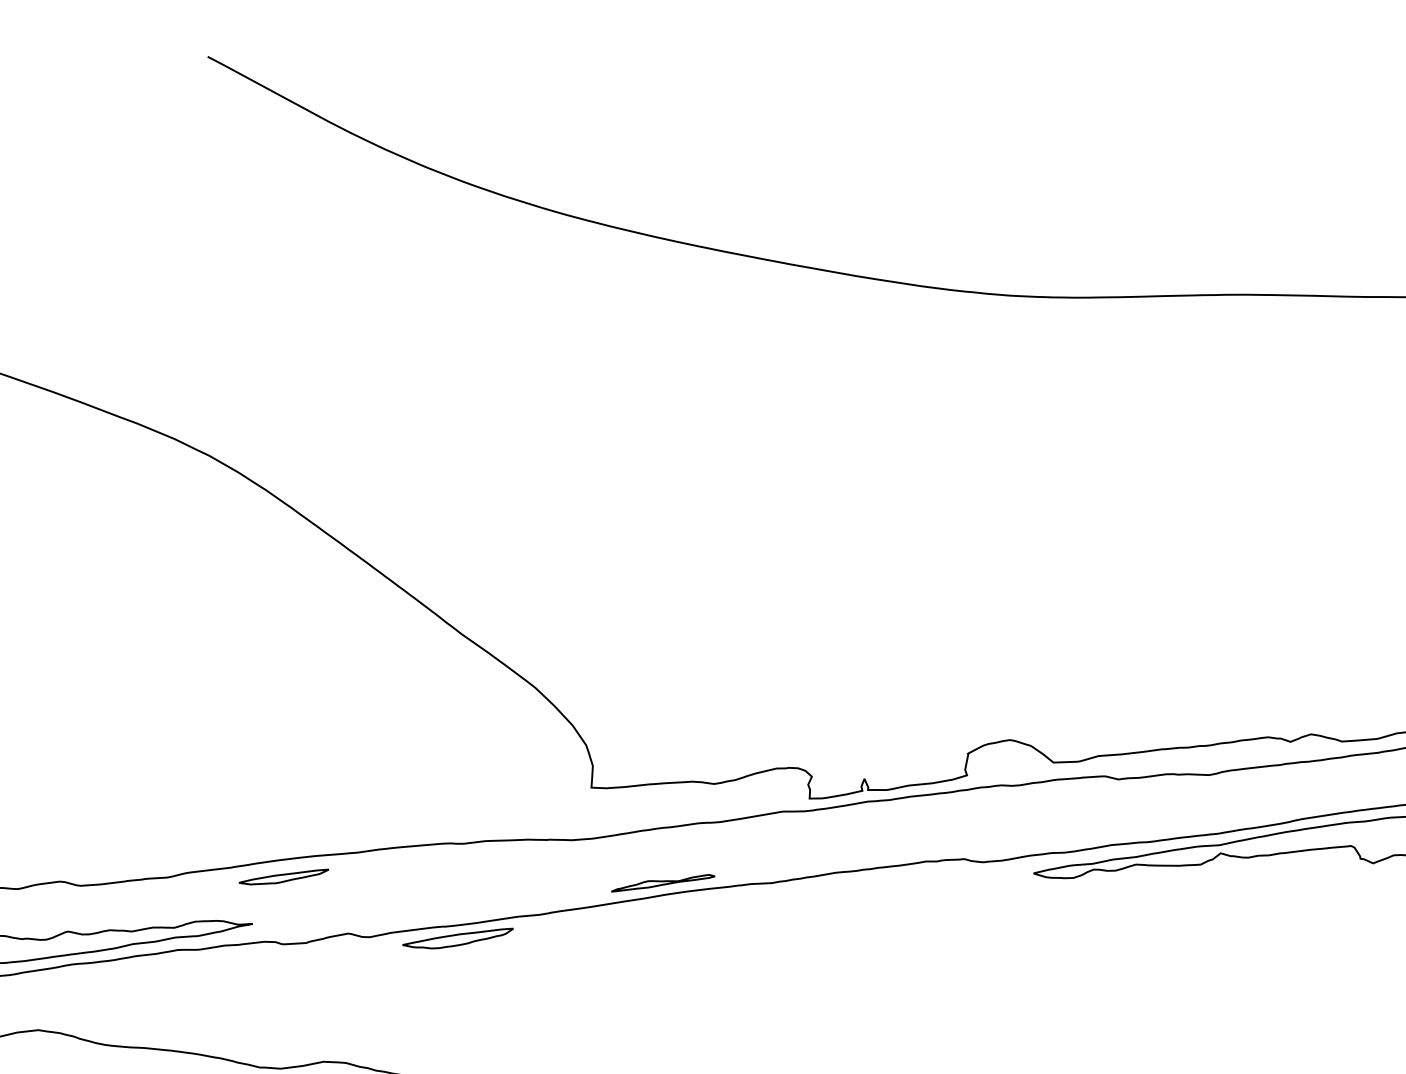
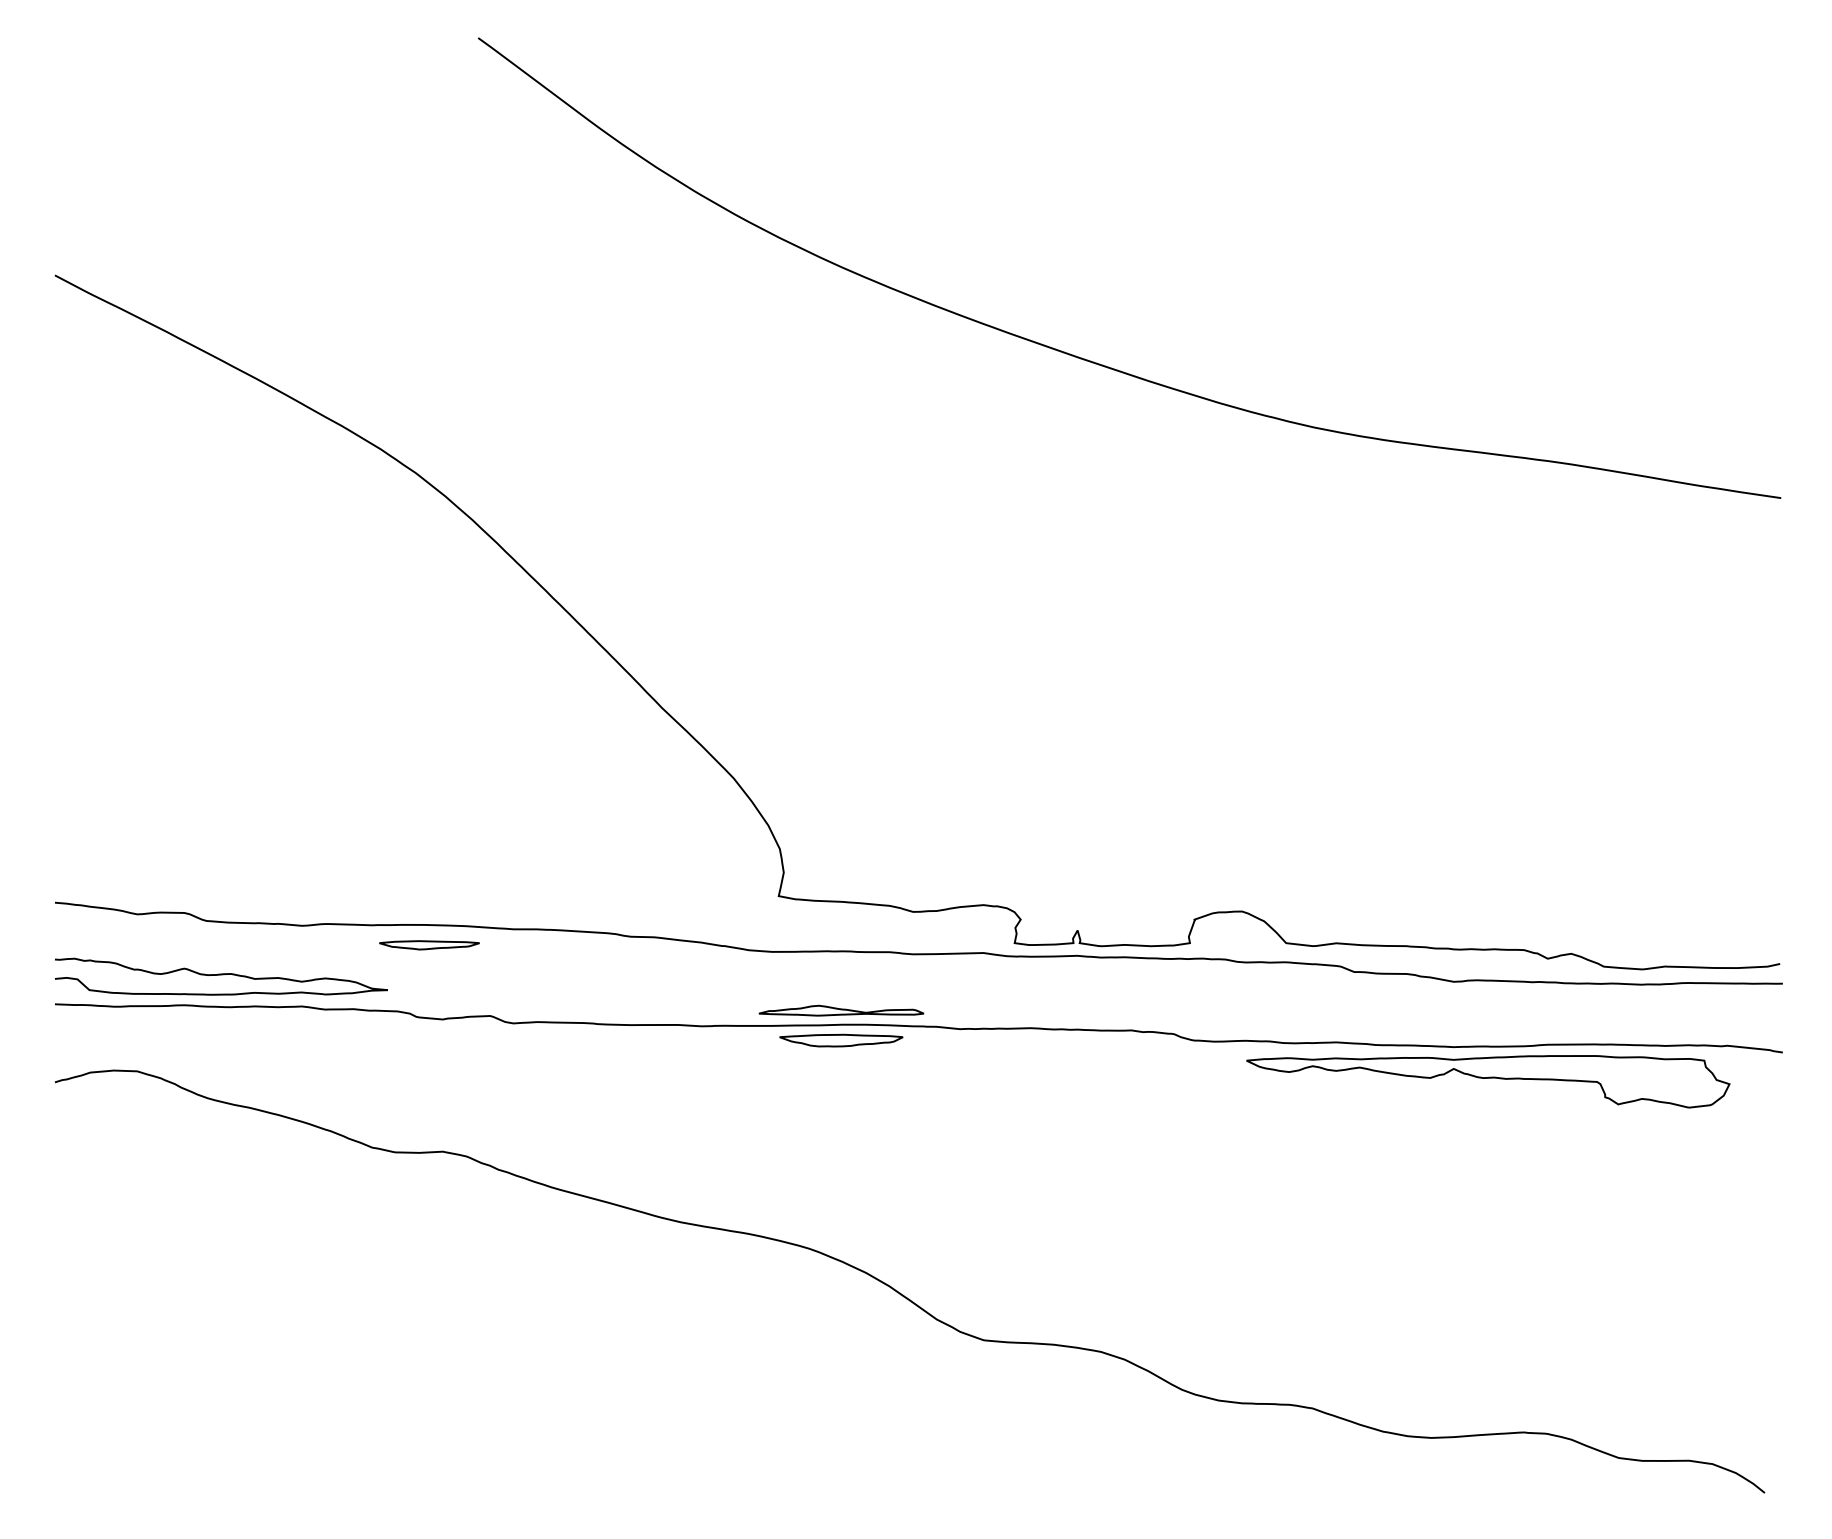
part: (662, 882) -> (841, 1010), size x1.43
part: (458, 939) -> (841, 1040), moved

